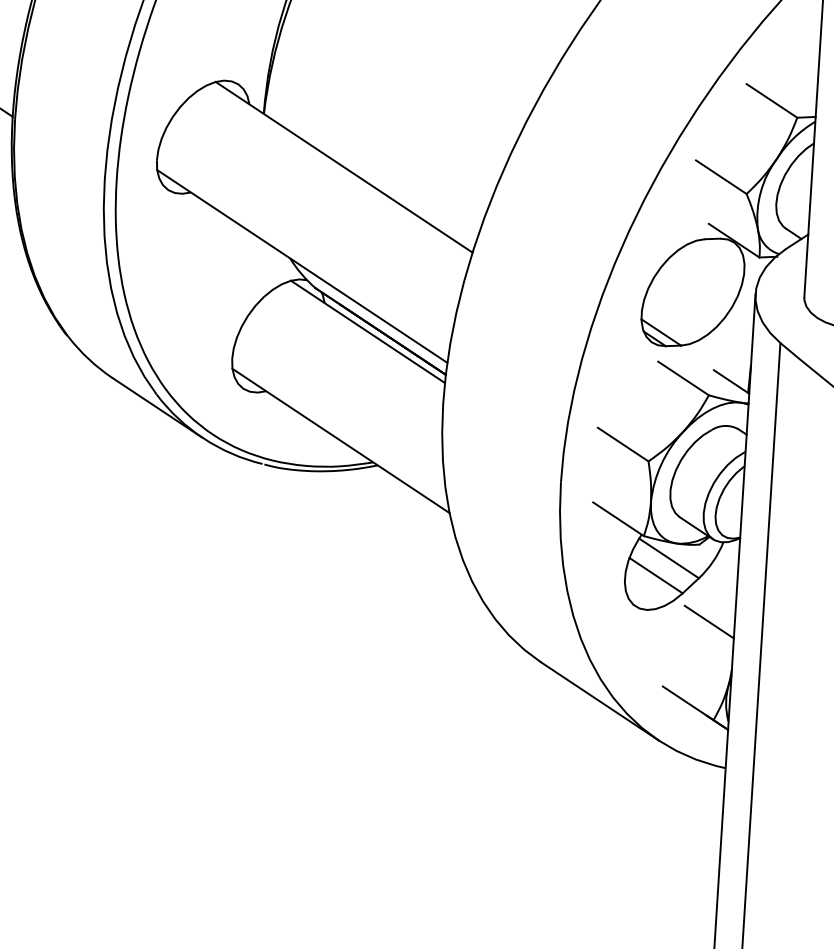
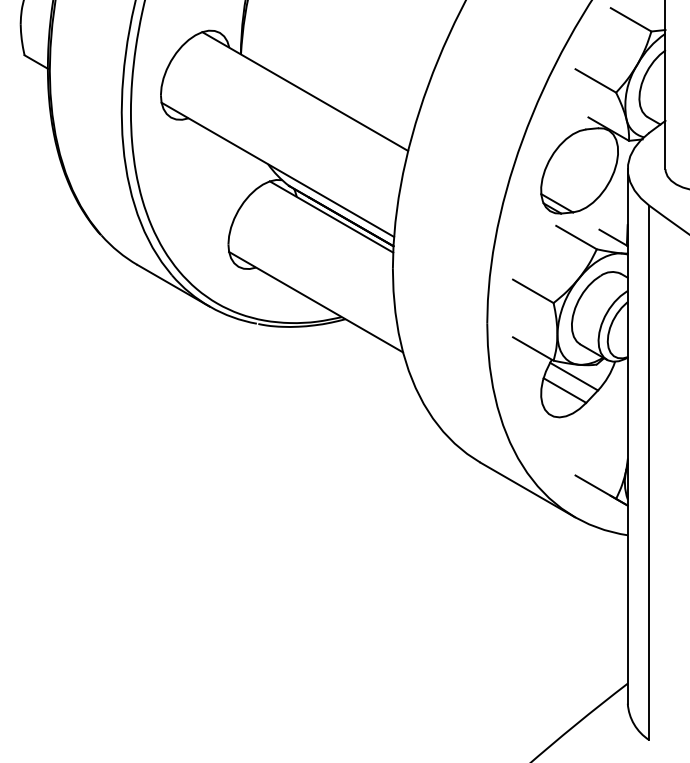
line: (708, 621) -> (607, 423), removed

